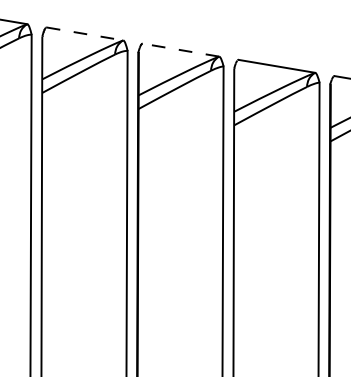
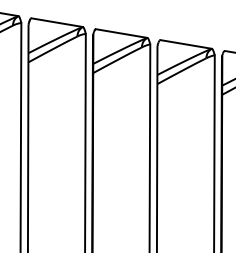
line: (85, 33) -> (57, 22), dashed -> solid
line: (180, 50) -> (121, 33), dashed -> solid

